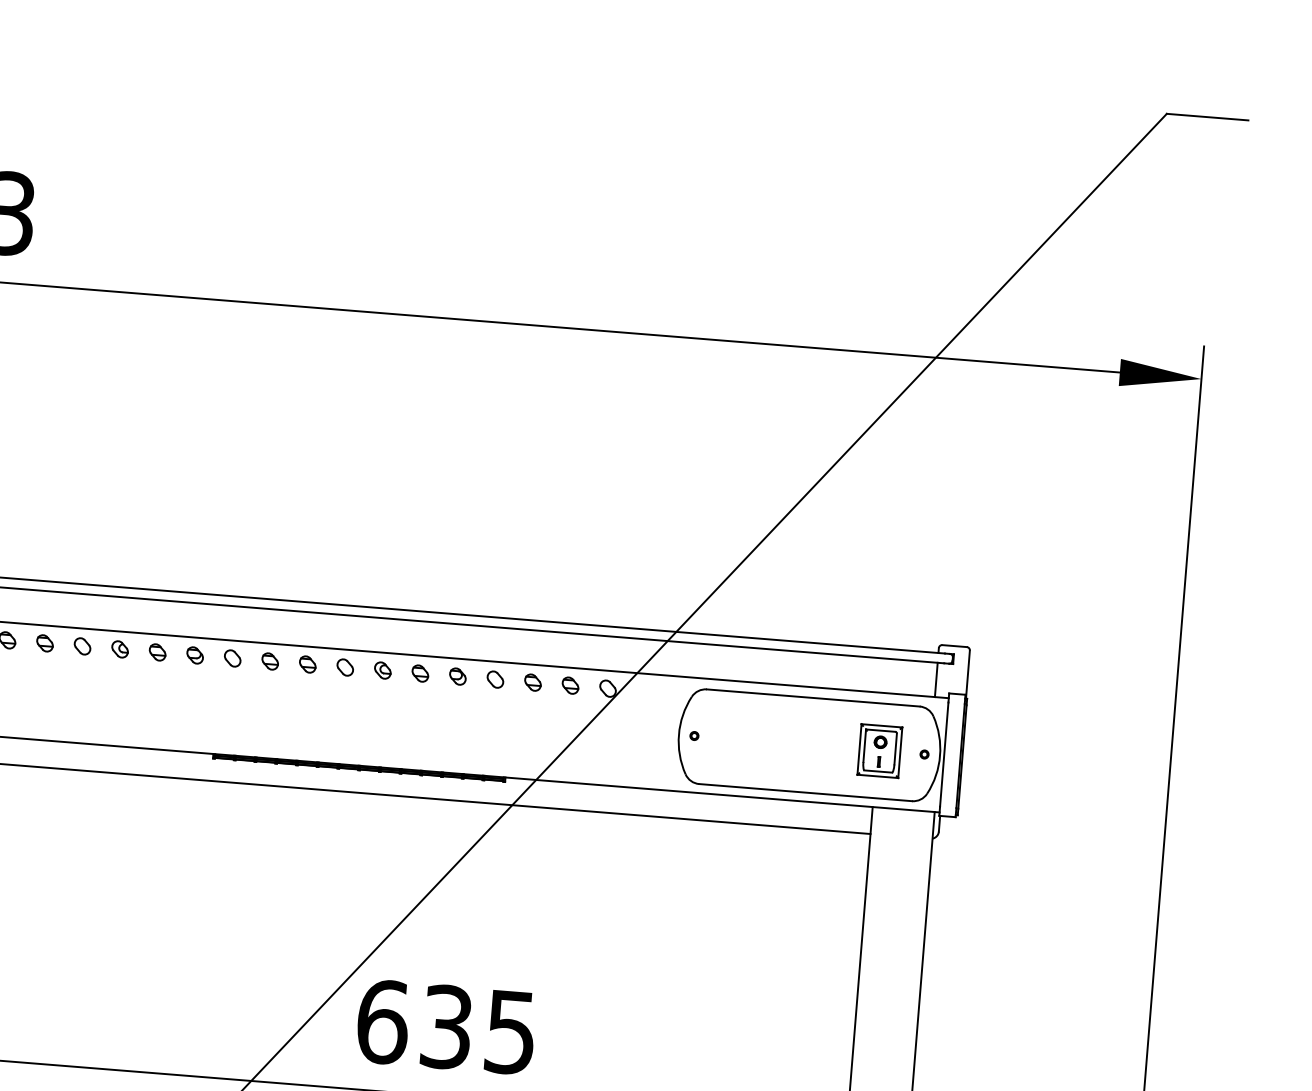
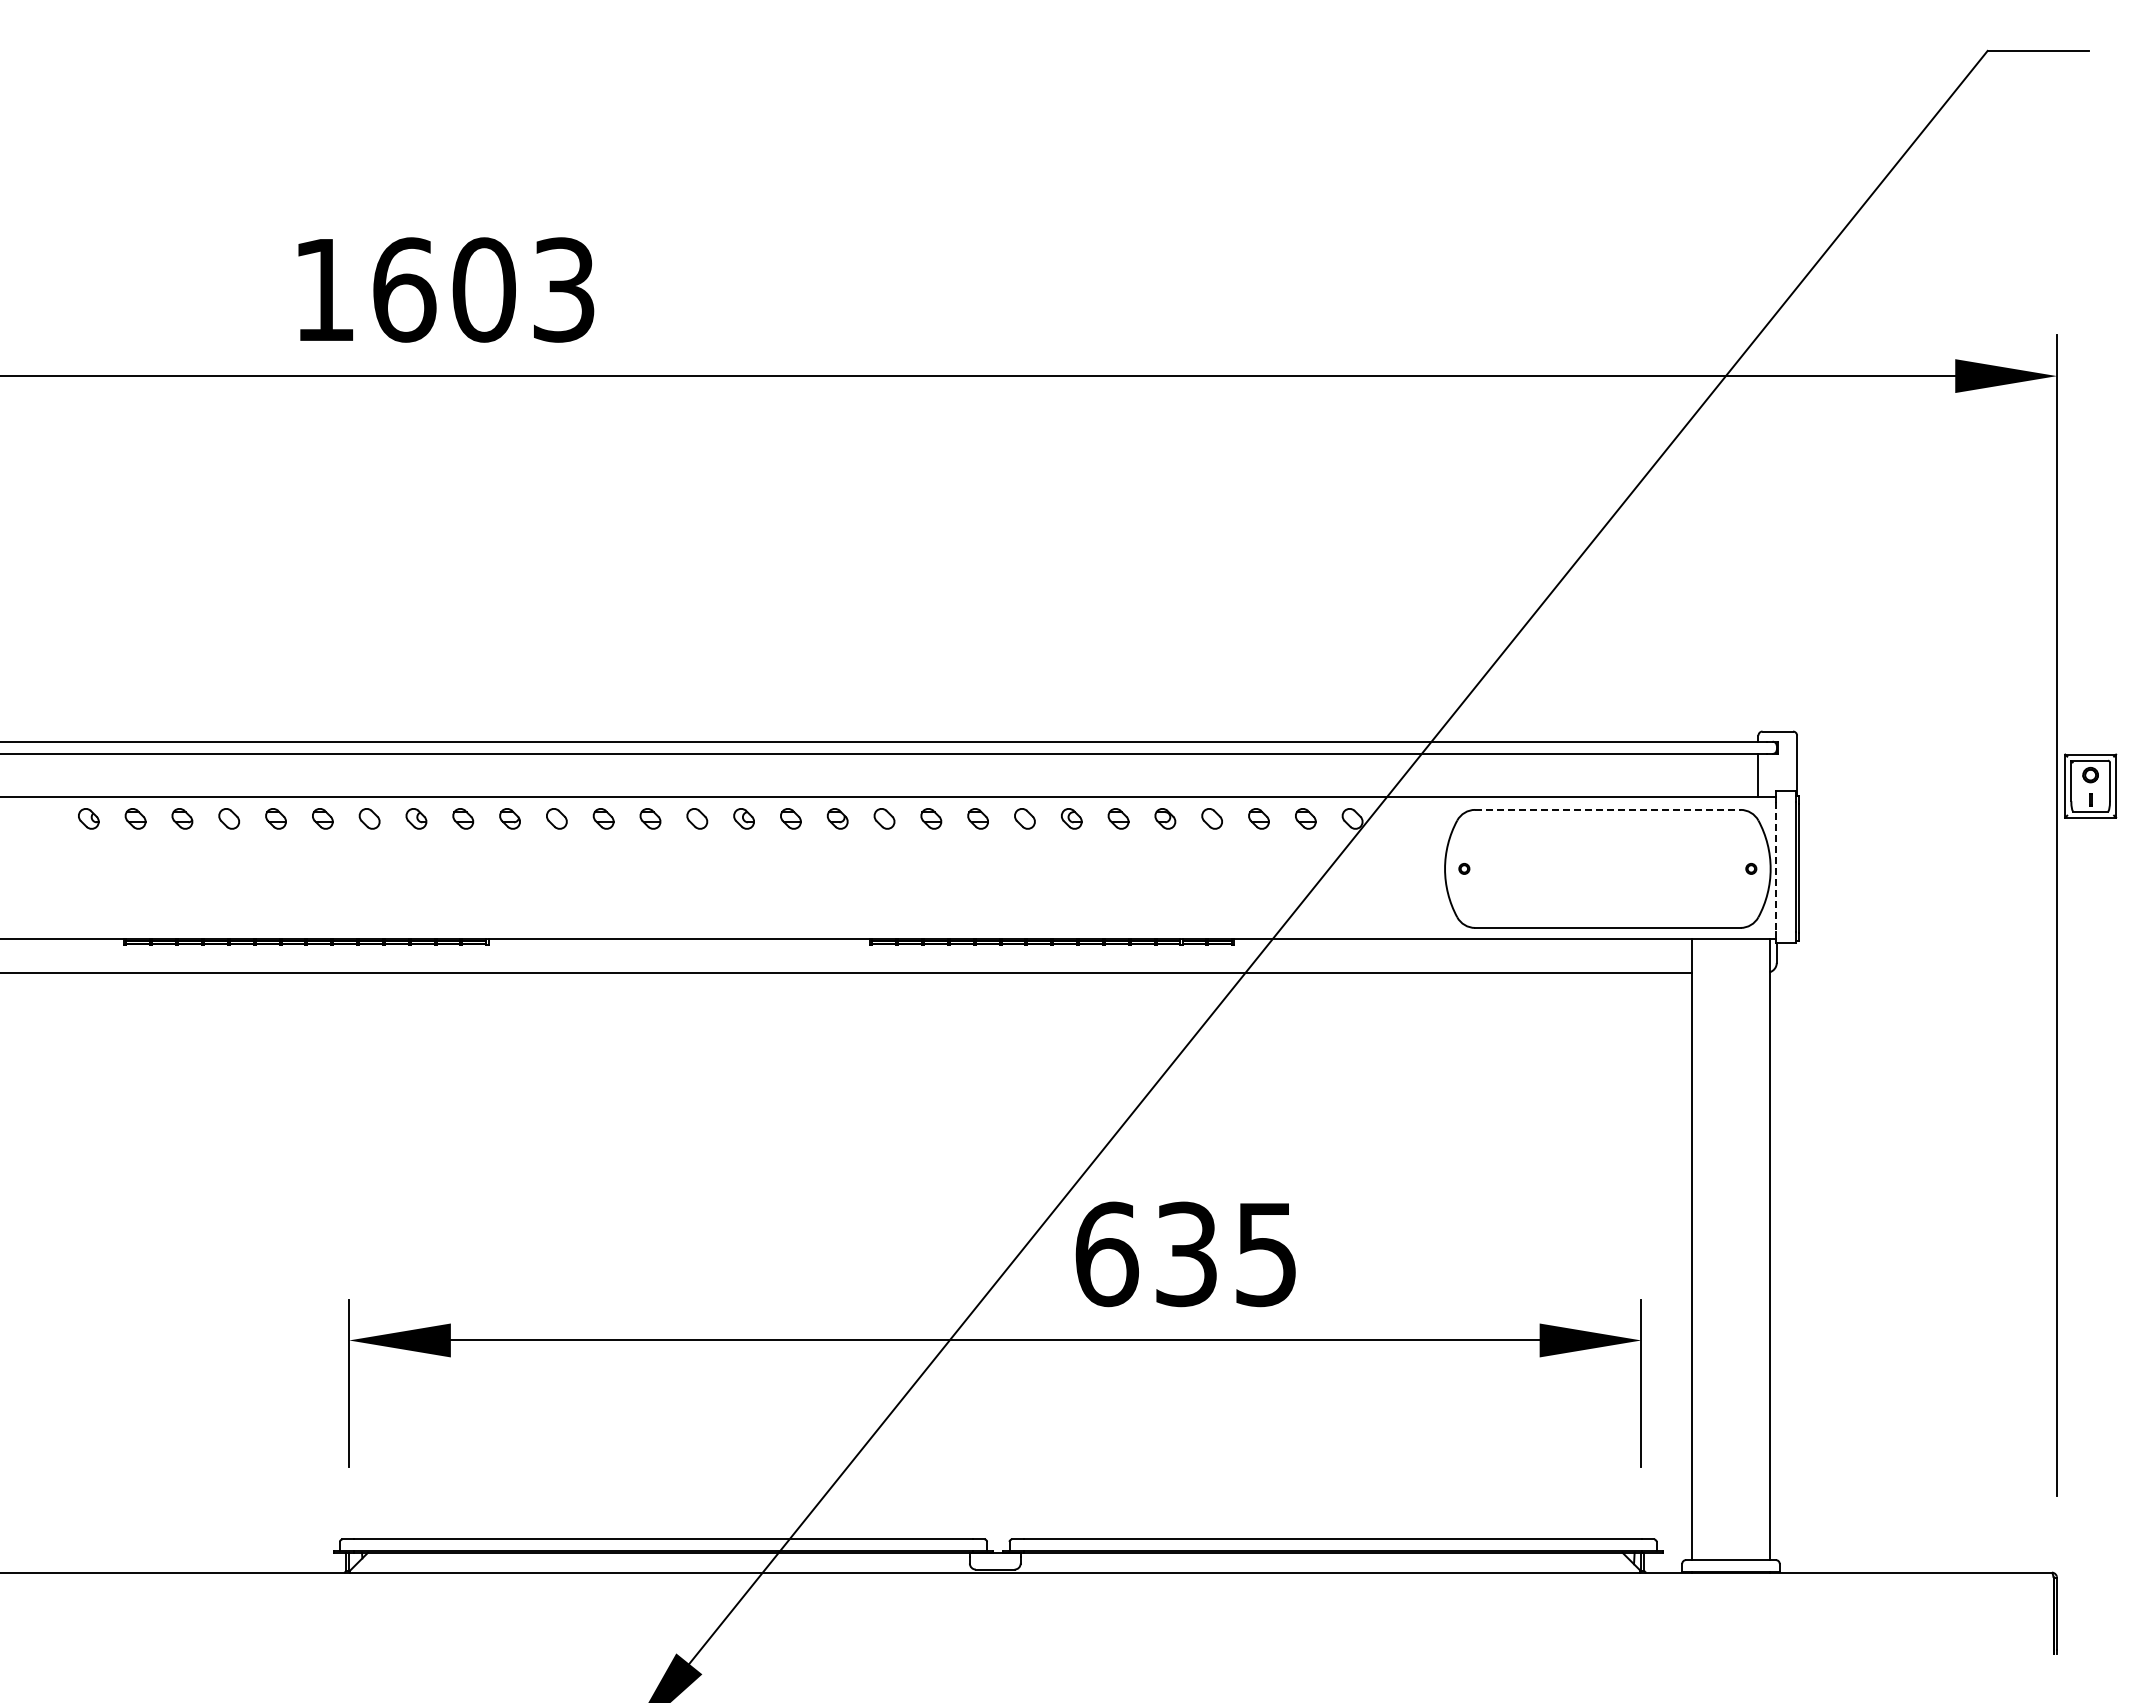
line: (813, 697) -> (1607, 809), solid -> dashed
part: (879, 750) -> (2090, 785), moved
line: (944, 754) -> (1775, 867), solid -> dashed

